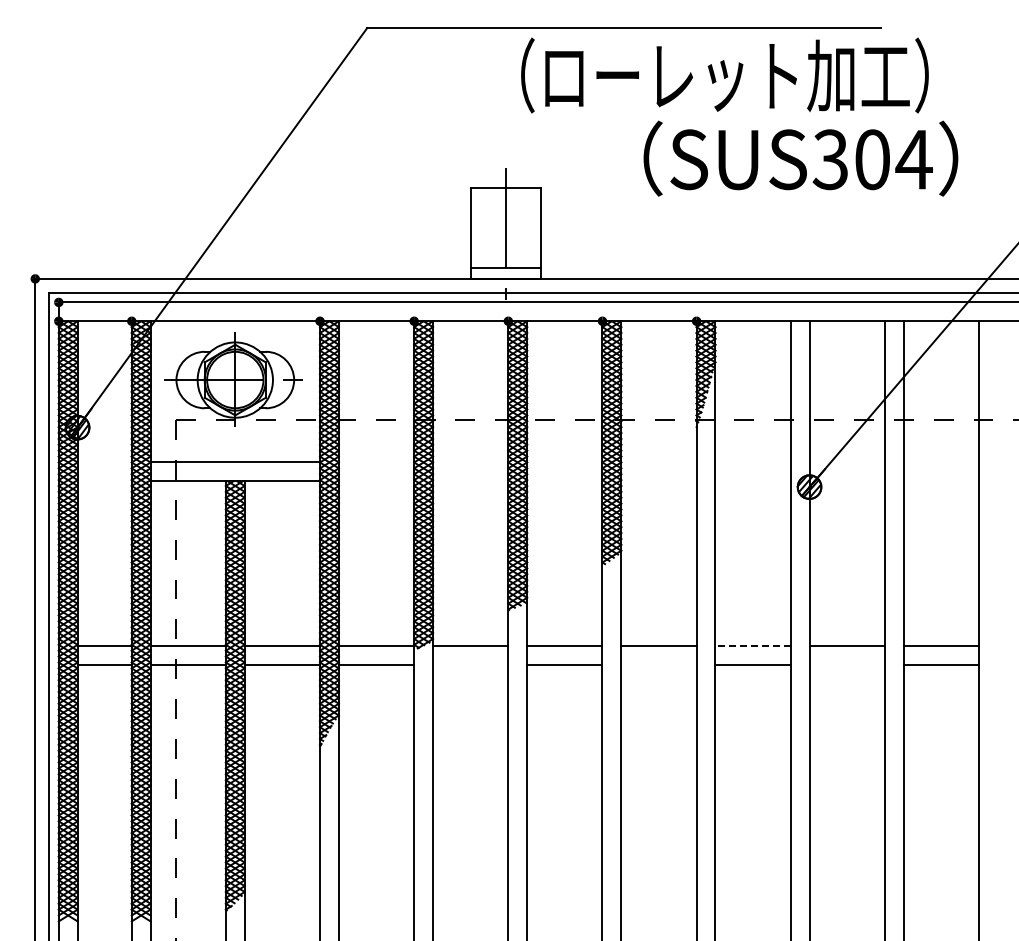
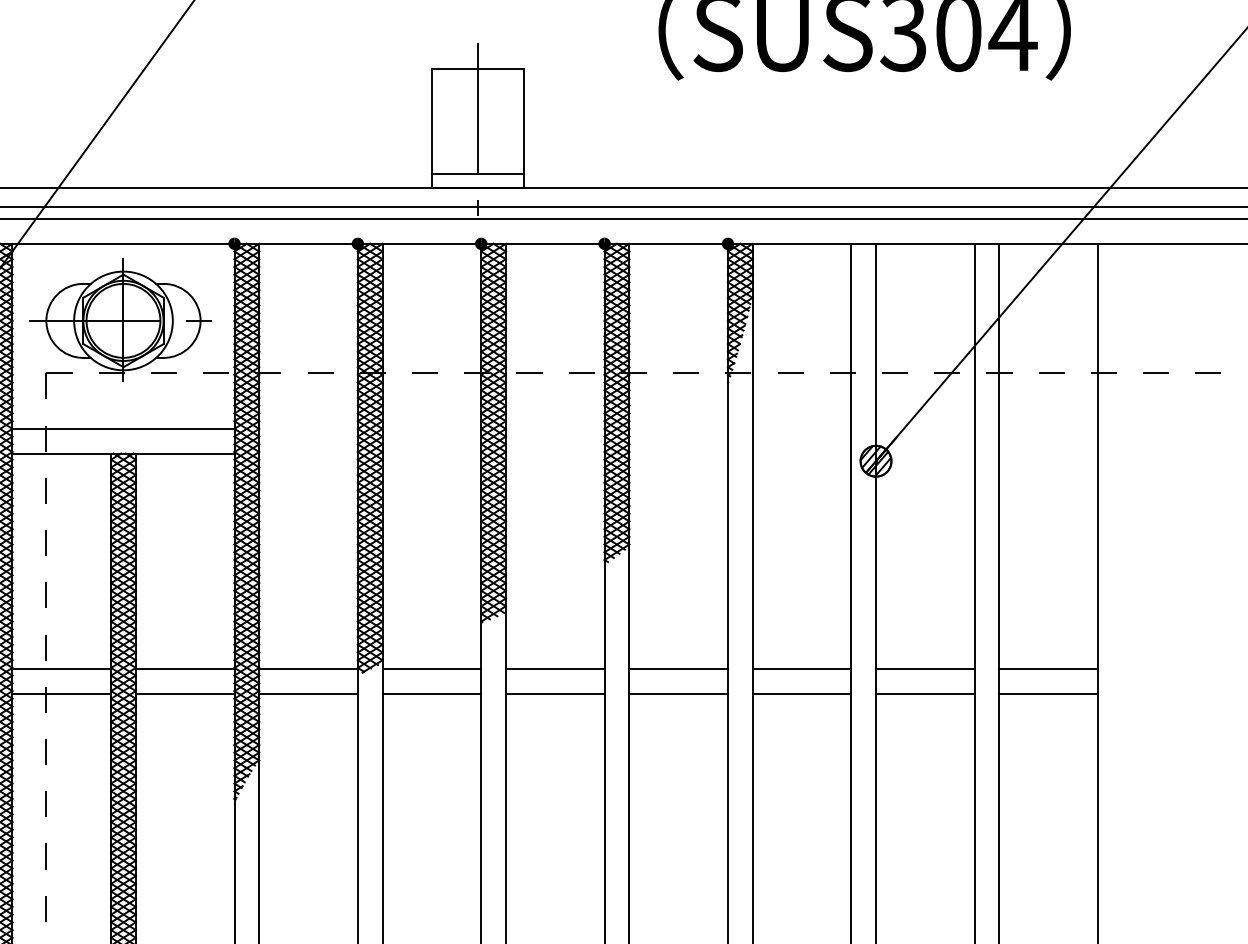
line: (753, 646) -> (802, 670), dashed -> solid
line: (470, 664) -> (431, 693), added
line: (658, 664) -> (678, 693), added
line: (846, 664) -> (924, 693), added

